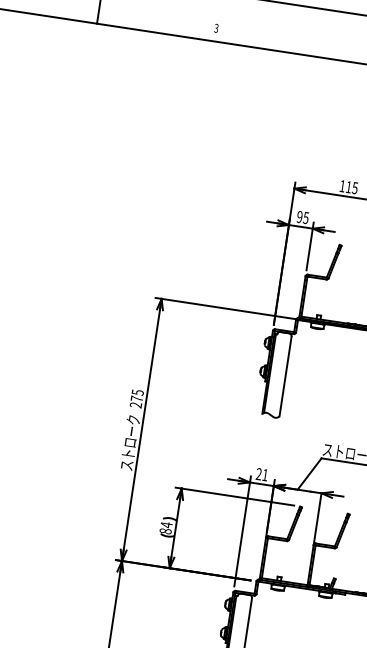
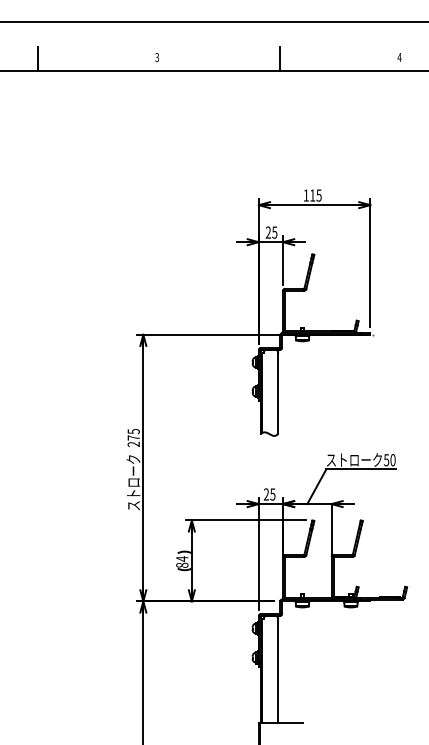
line: (337, 47) -> (280, 58), added
text: (298, 216) -> (267, 232), 95 -> 25
text: (264, 475) -> (272, 494), 21 -> 25

